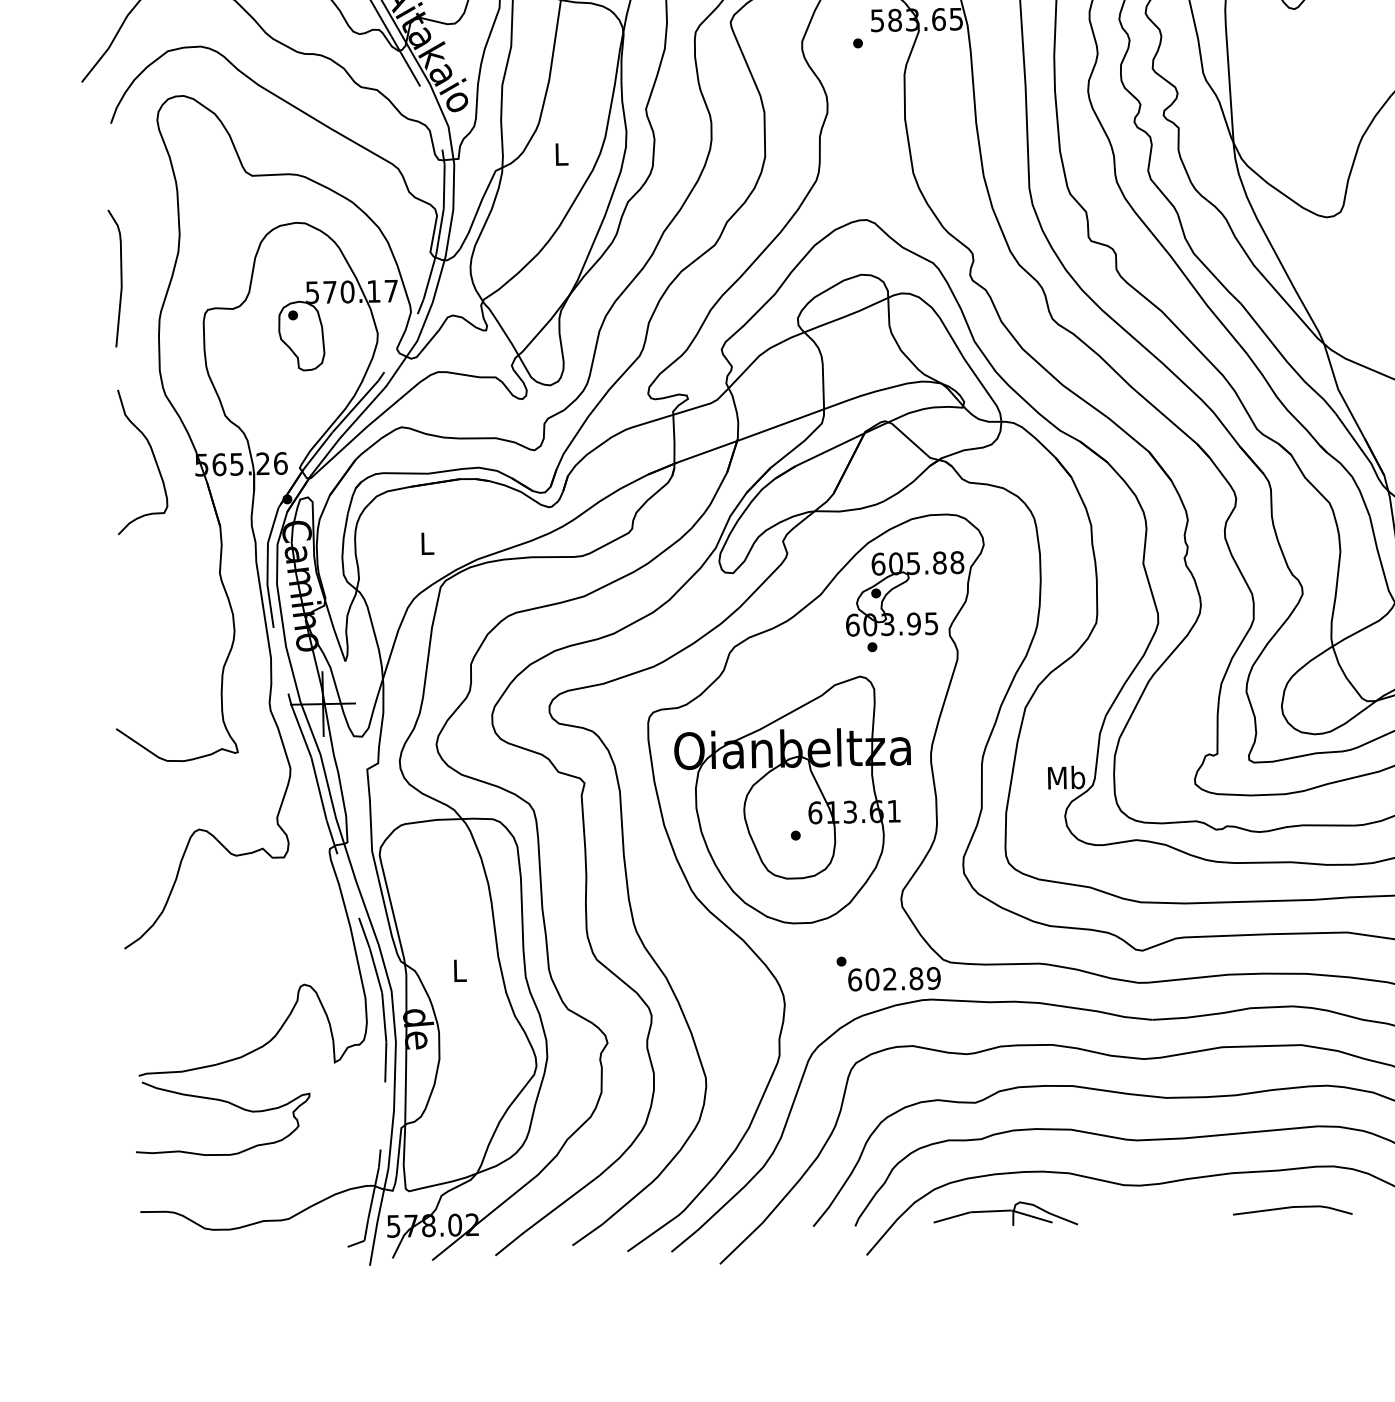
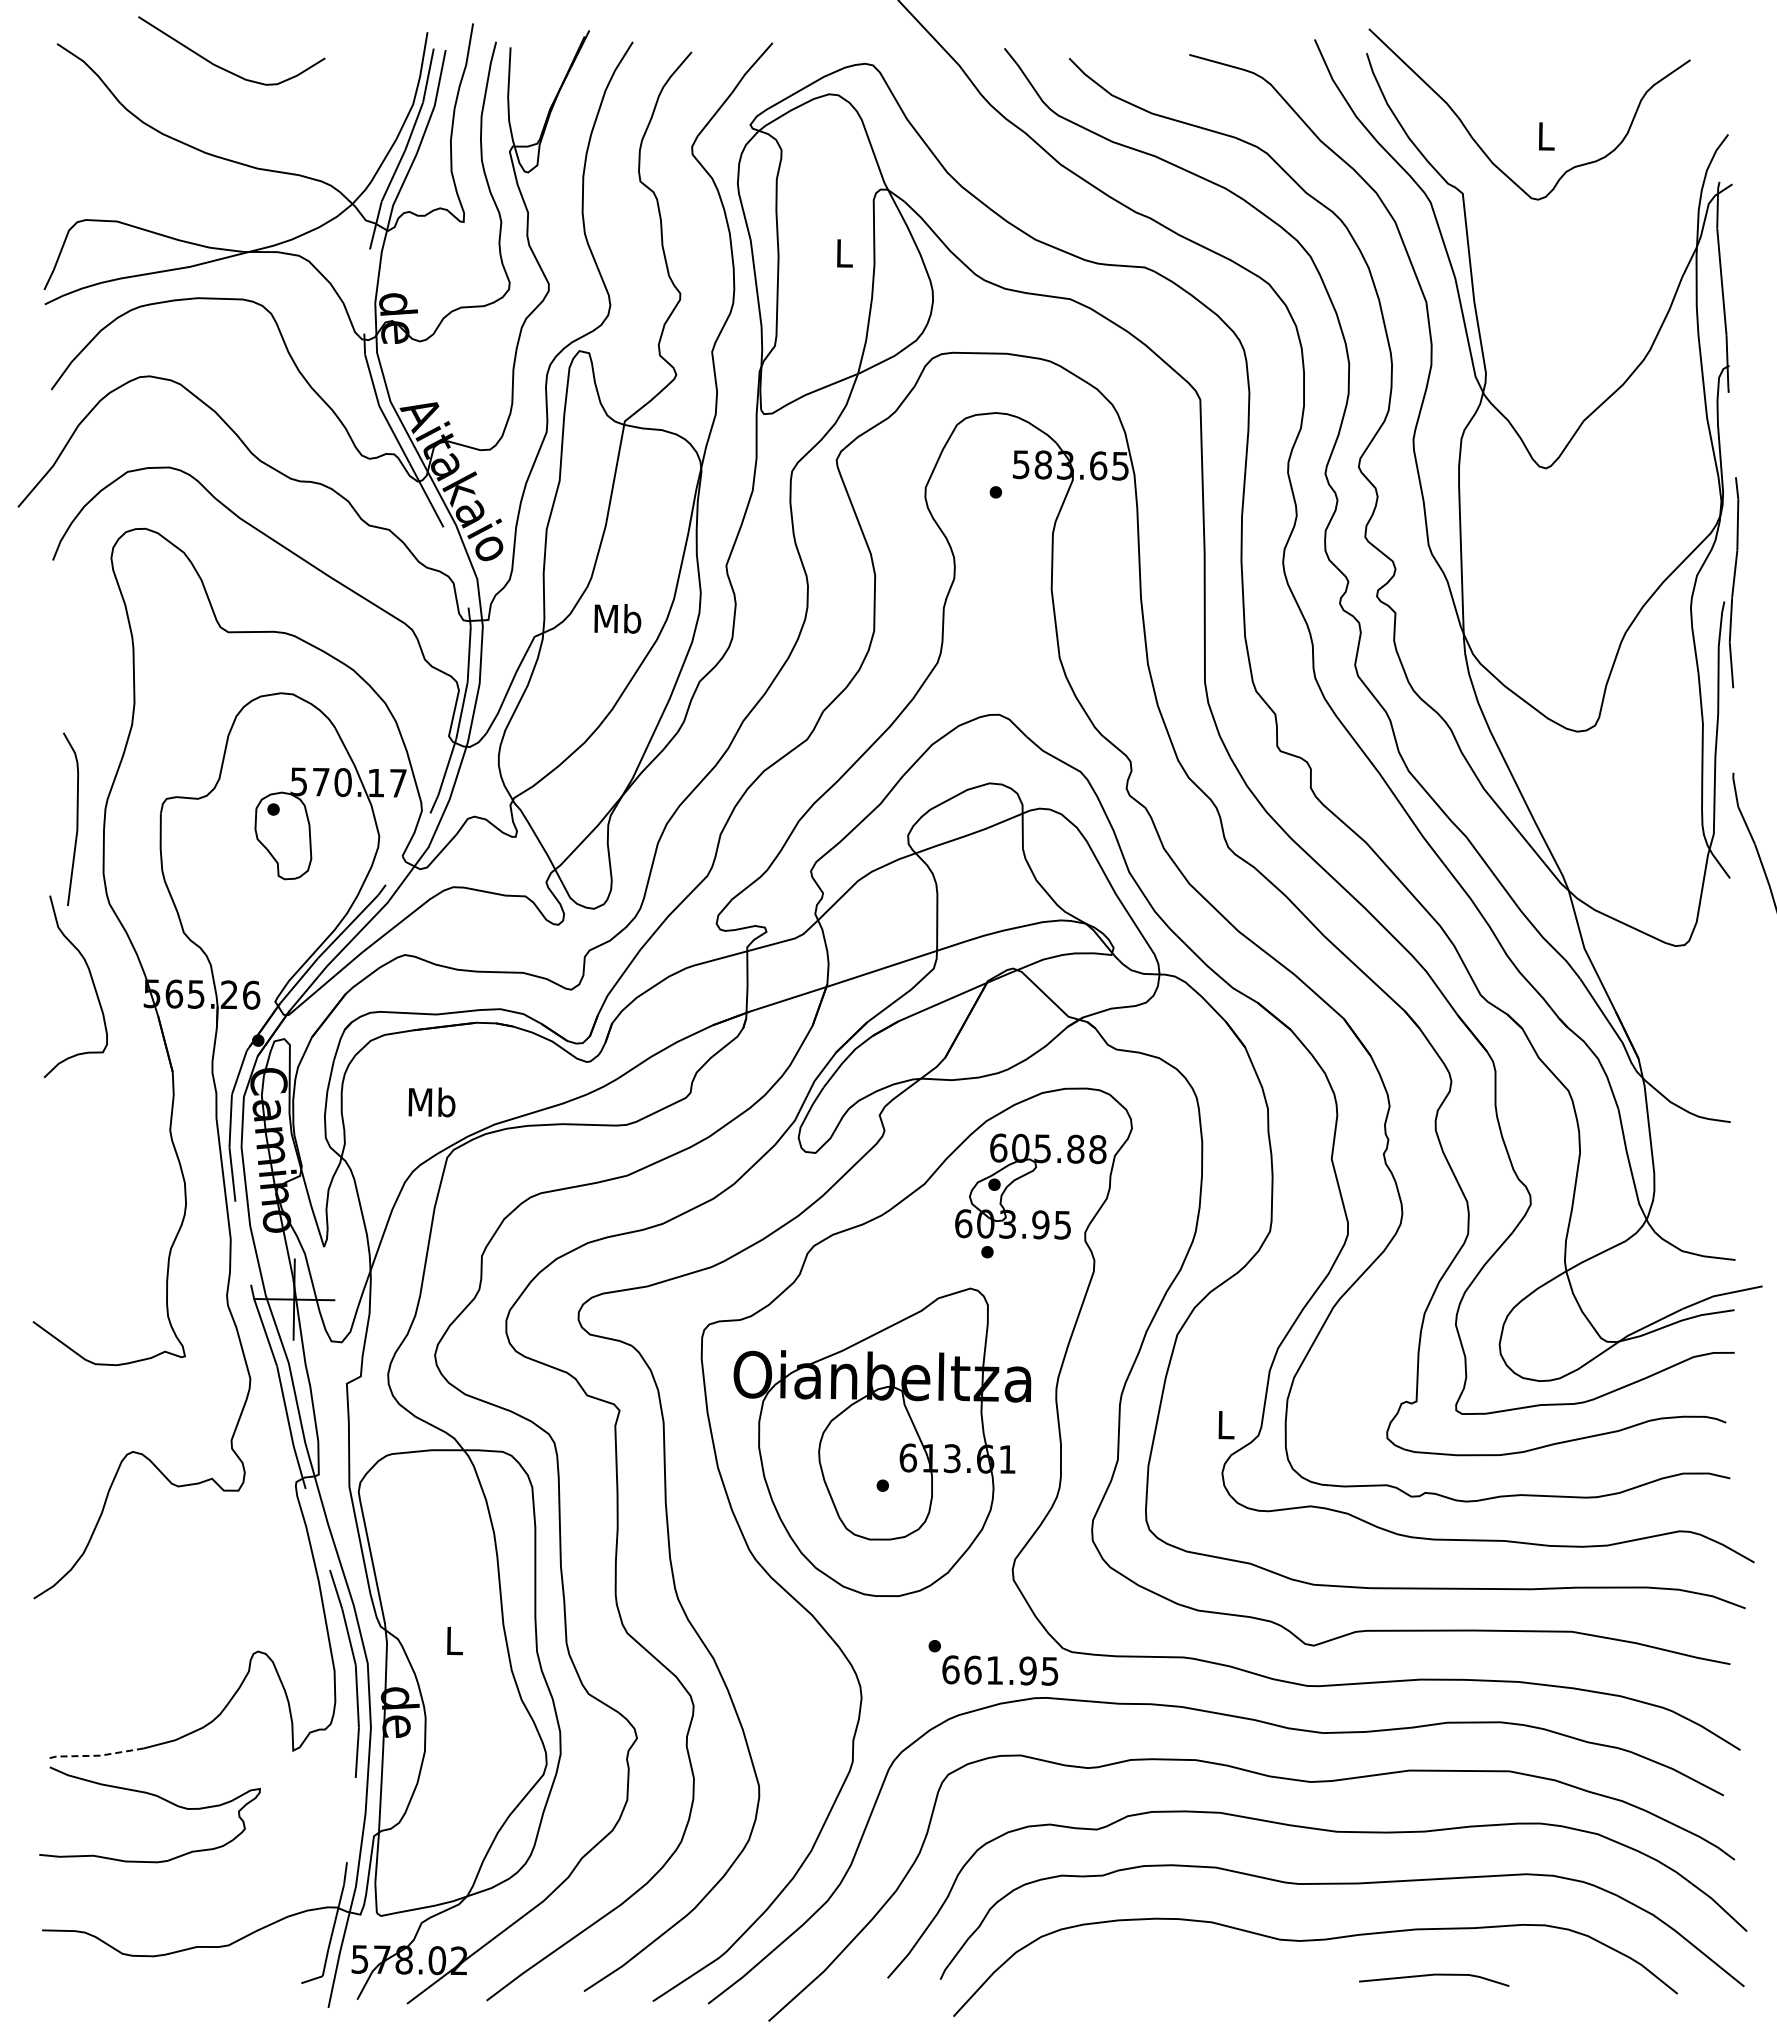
text: (560, 154) -> (617, 618), L -> Mb
curve: (120, 277) -> (76, 818), moved
text: (426, 543) -> (431, 1102), L -> Mb
text: (1066, 777) -> (1225, 1424), Mb -> L
text: (903, 978) -> (1011, 1670), 602.89 -> 661.95
line: (177, 1071) -> (94, 1755), solid -> dashed
line: (1292, 1207) -> (1434, 1975), moved
part: (1005, 1214) -> (1129, 1971), removed

